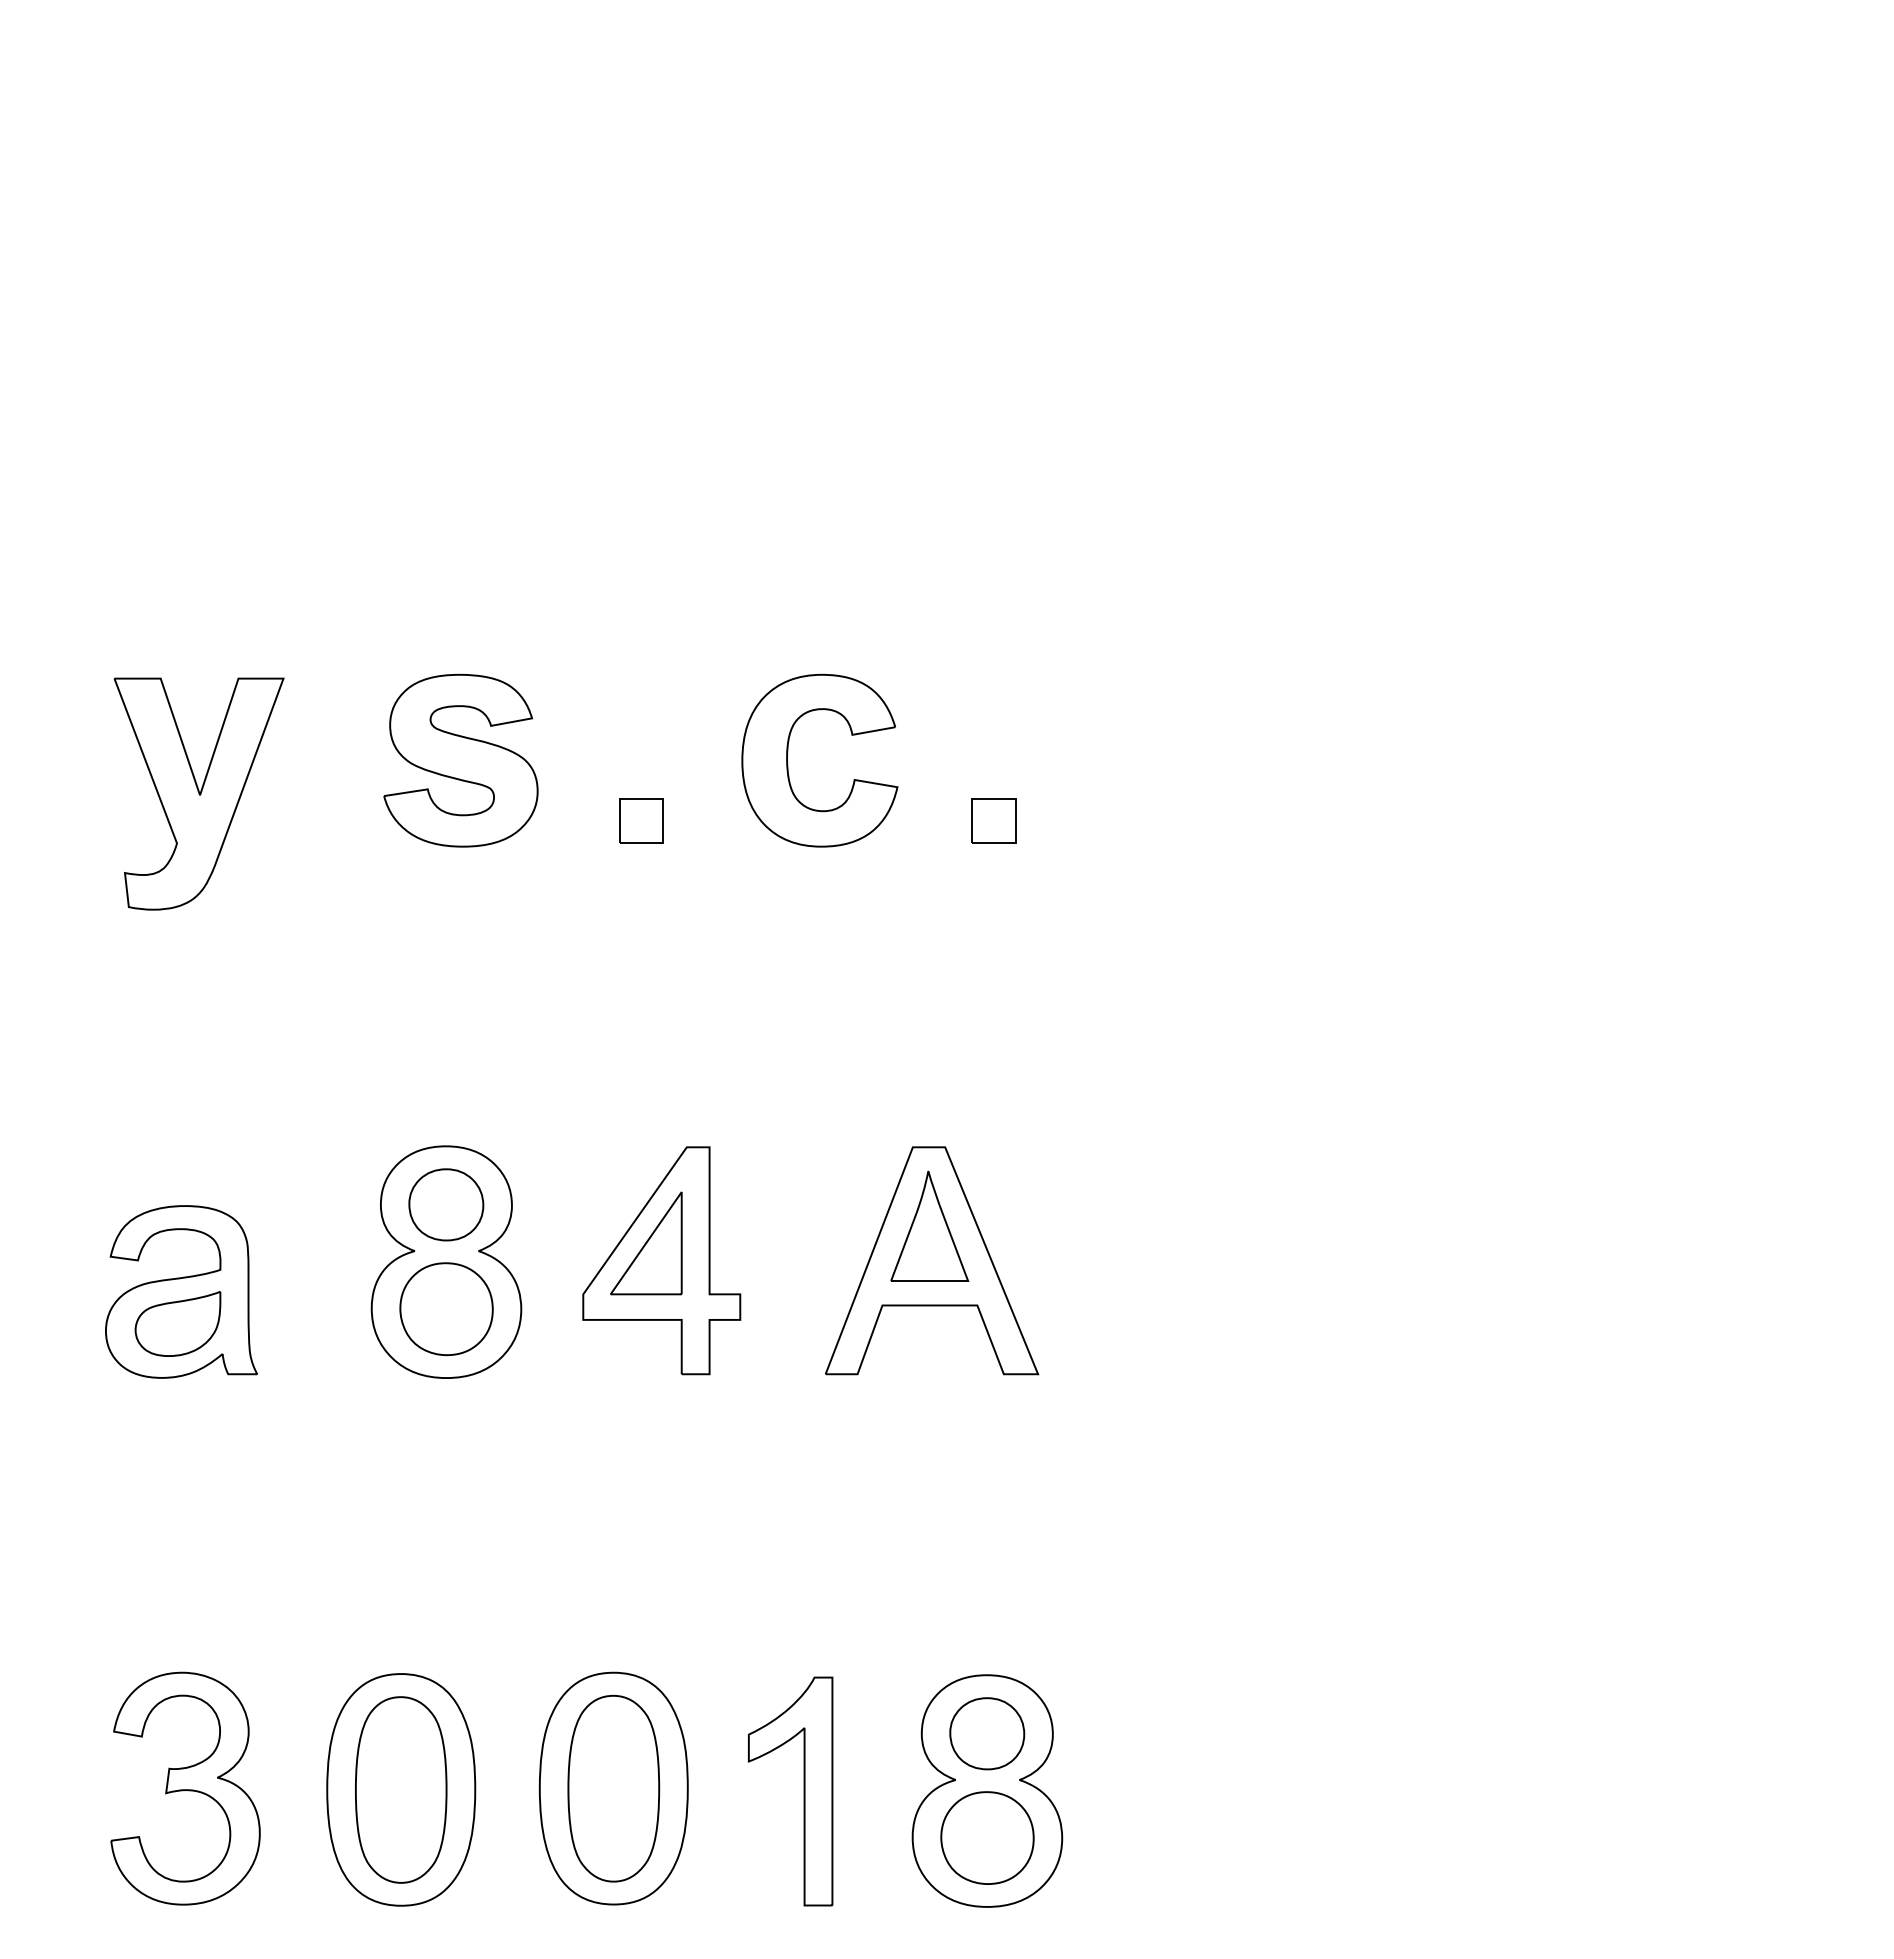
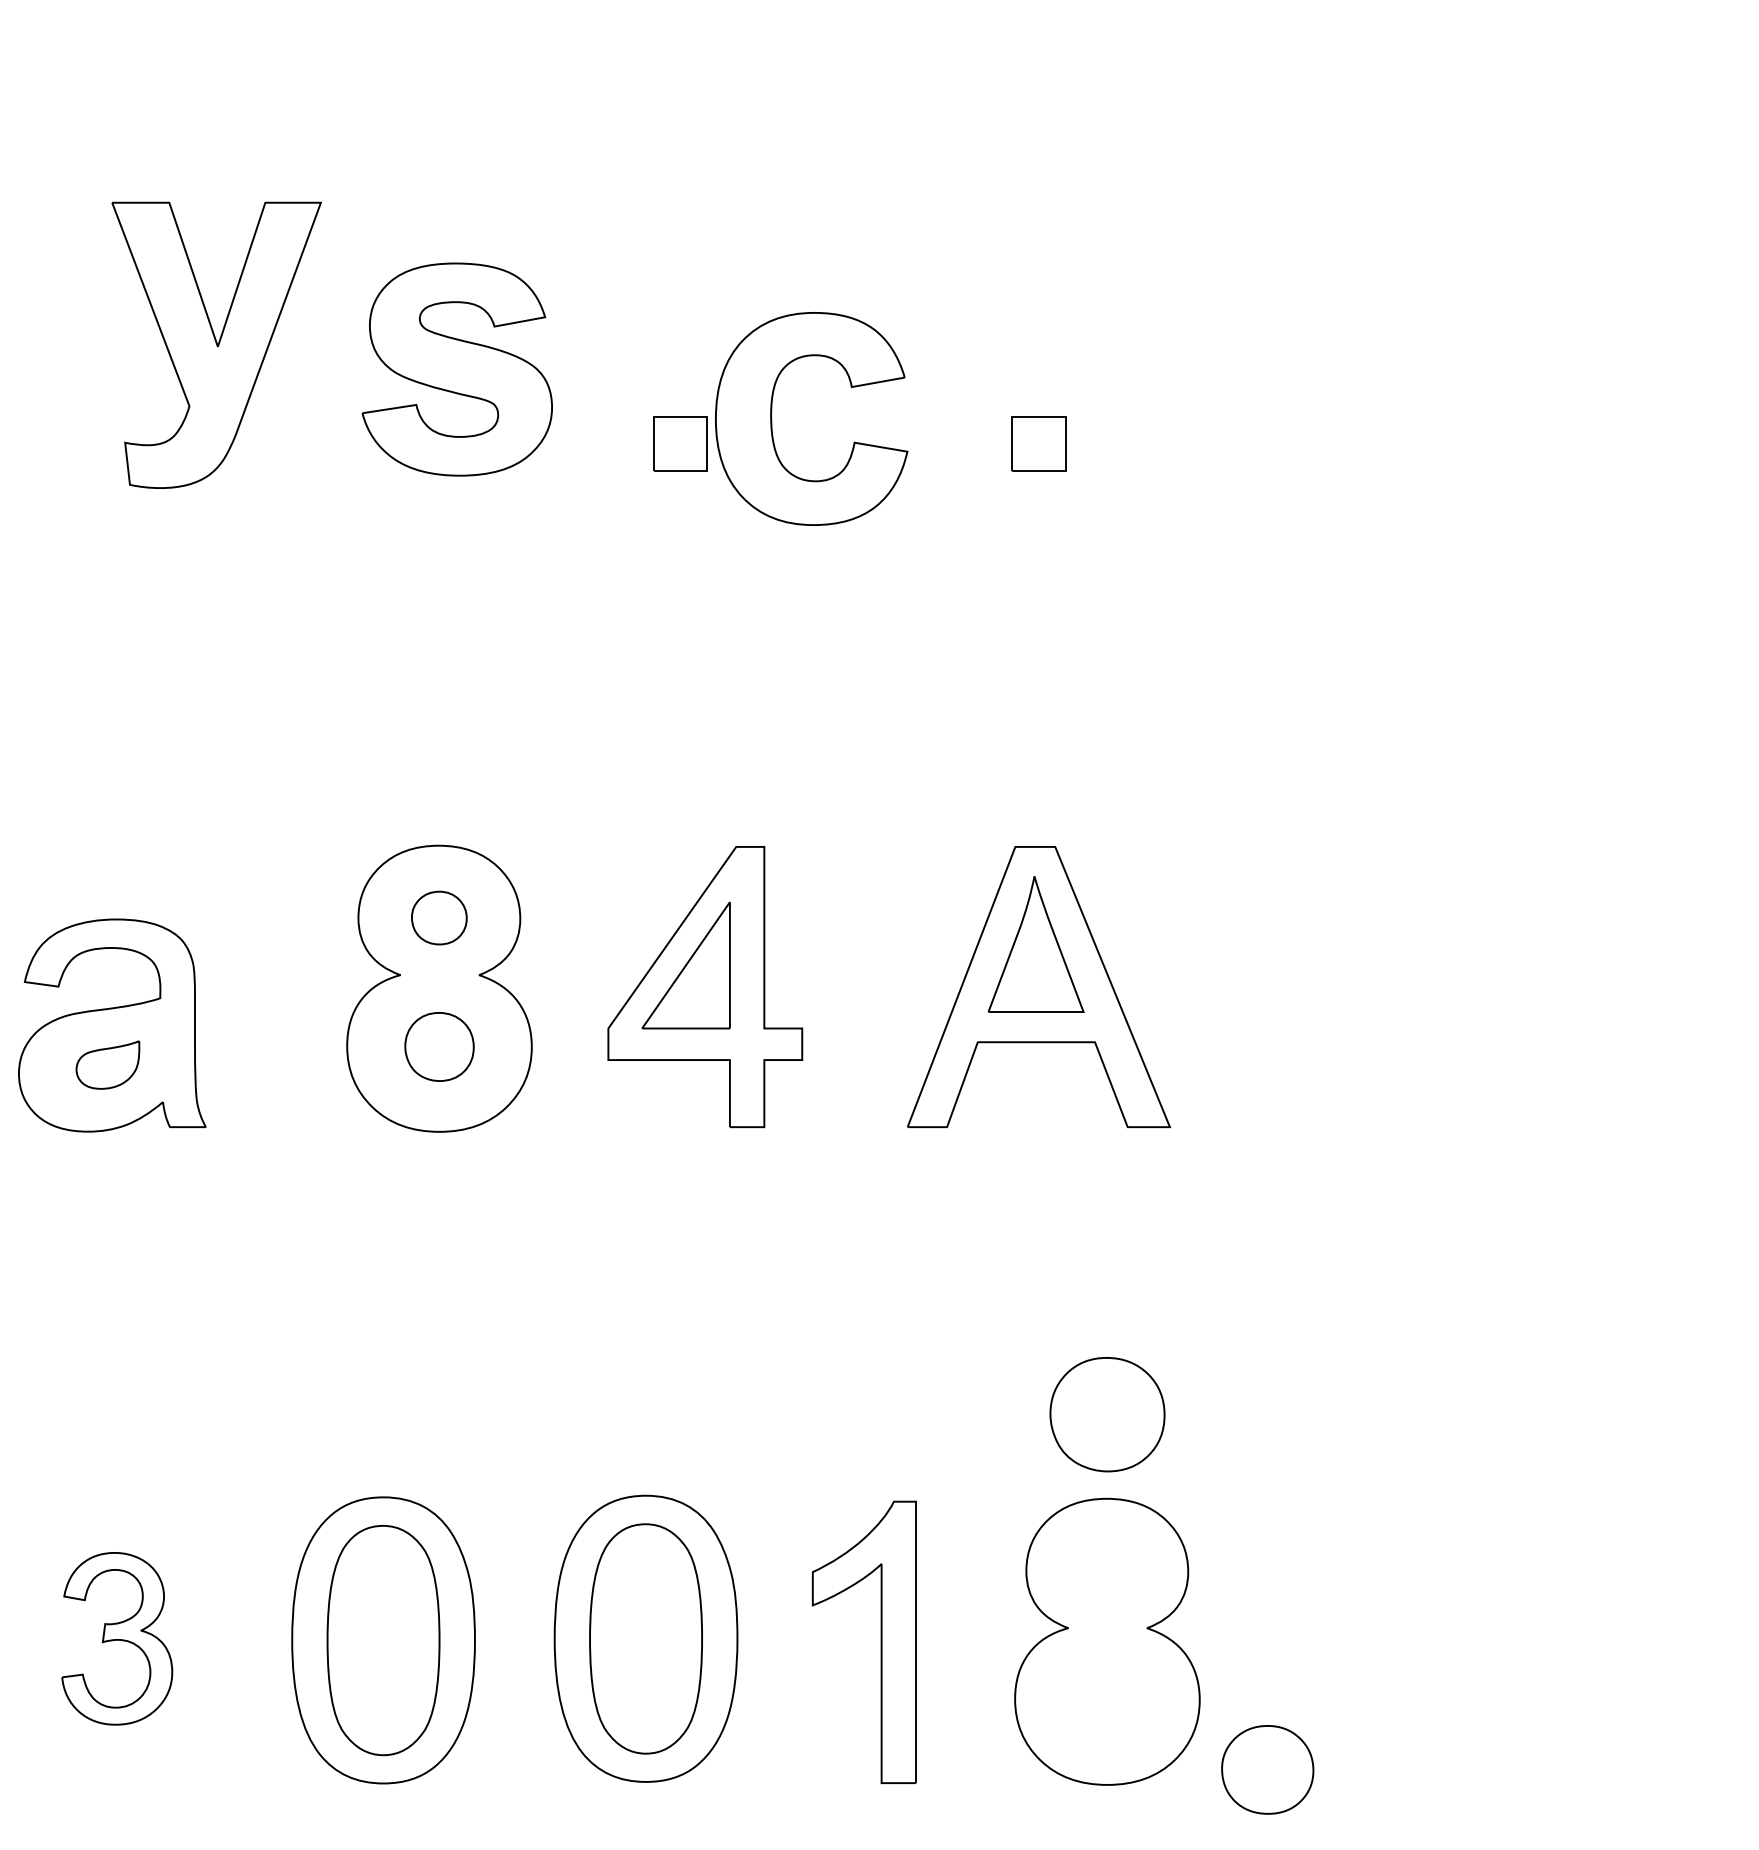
part: (788, 763) -> (772, 422), moved
part: (198, 793) -> (215, 344), moved
part: (993, 820) -> (1038, 443), moved
part: (446, 1204) -> (439, 917), size x0.6
part: (446, 1309) -> (439, 1047), size x0.6
part: (177, 1323) -> (107, 1064), size x0.6
part: (987, 1733) -> (1268, 1769), moved
part: (185, 1788) -> (117, 1638), size x0.6
part: (987, 1837) -> (1107, 1413), moved

